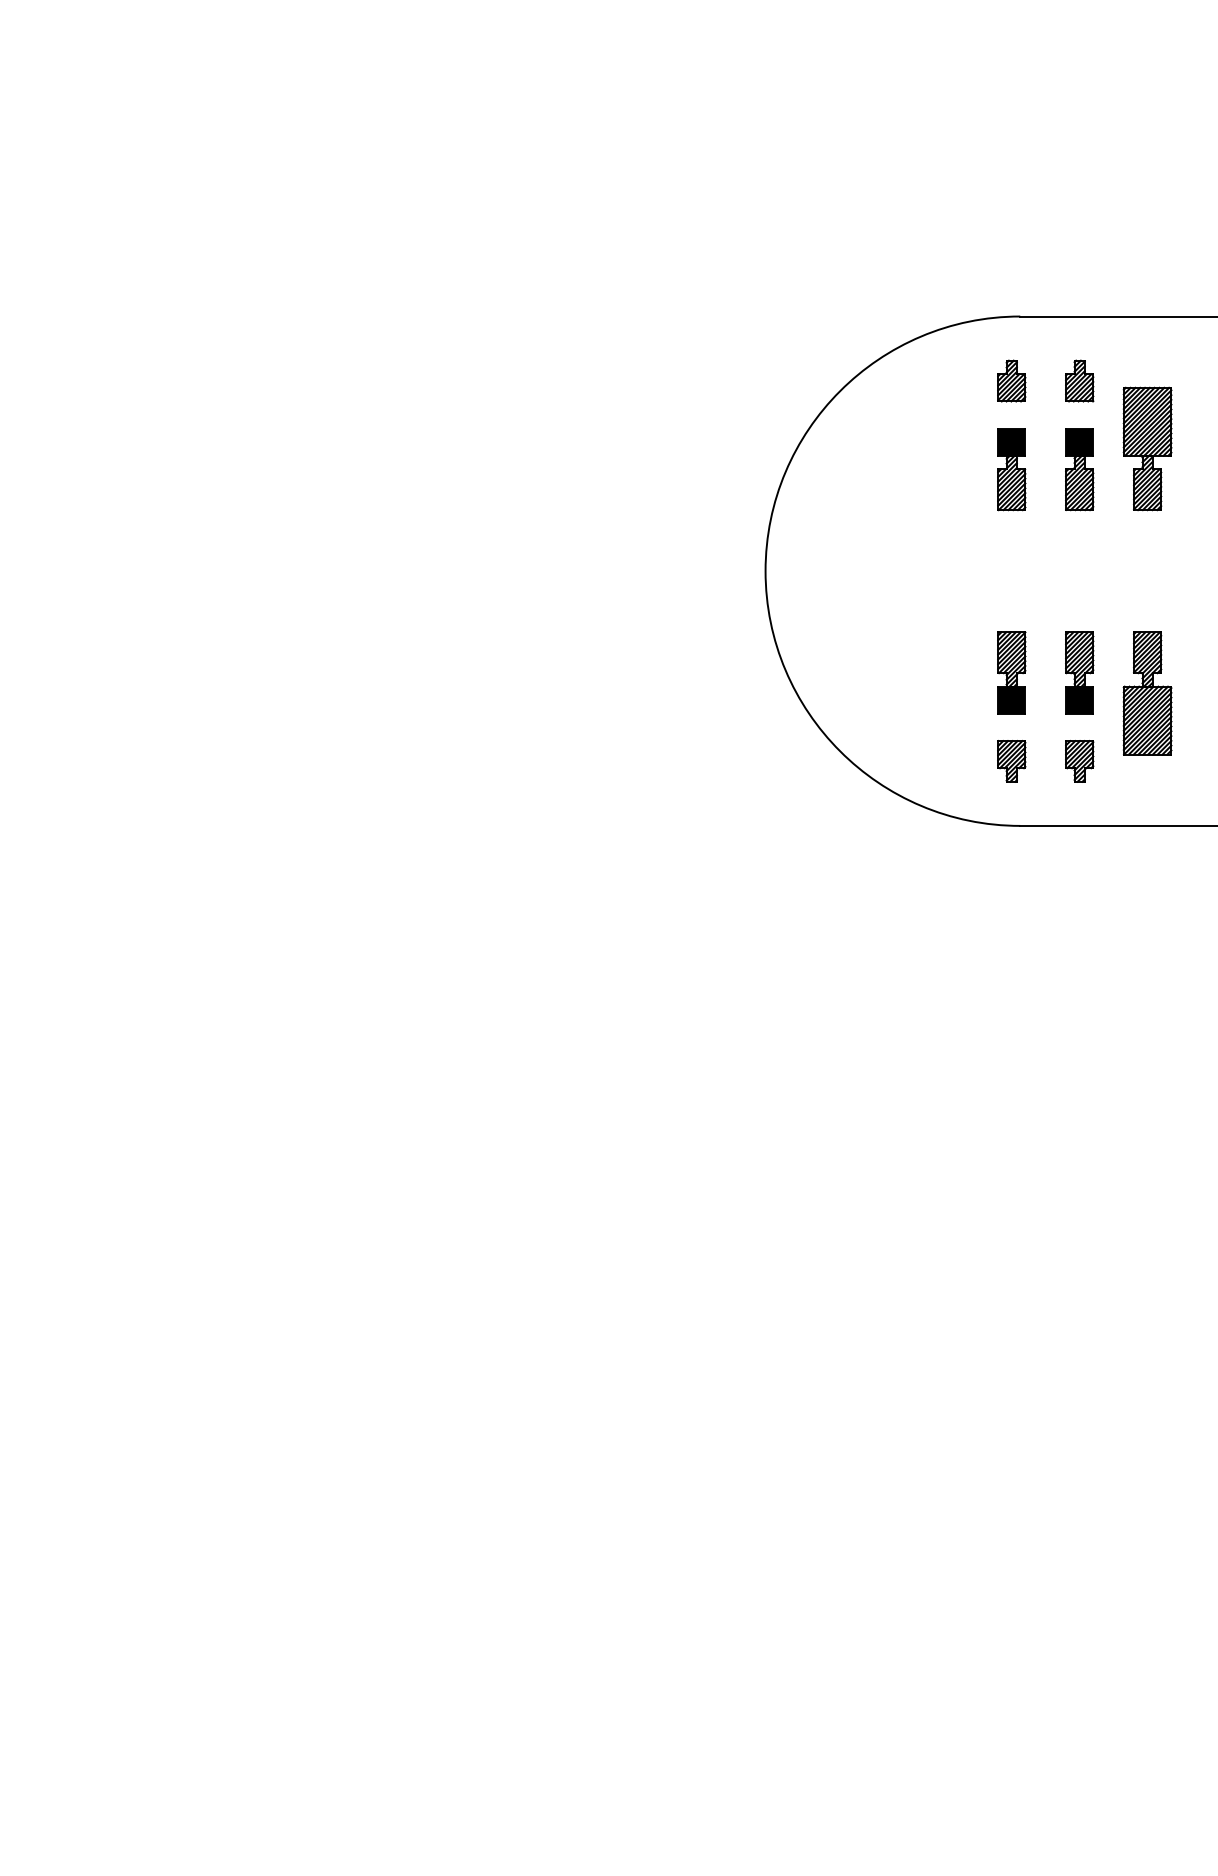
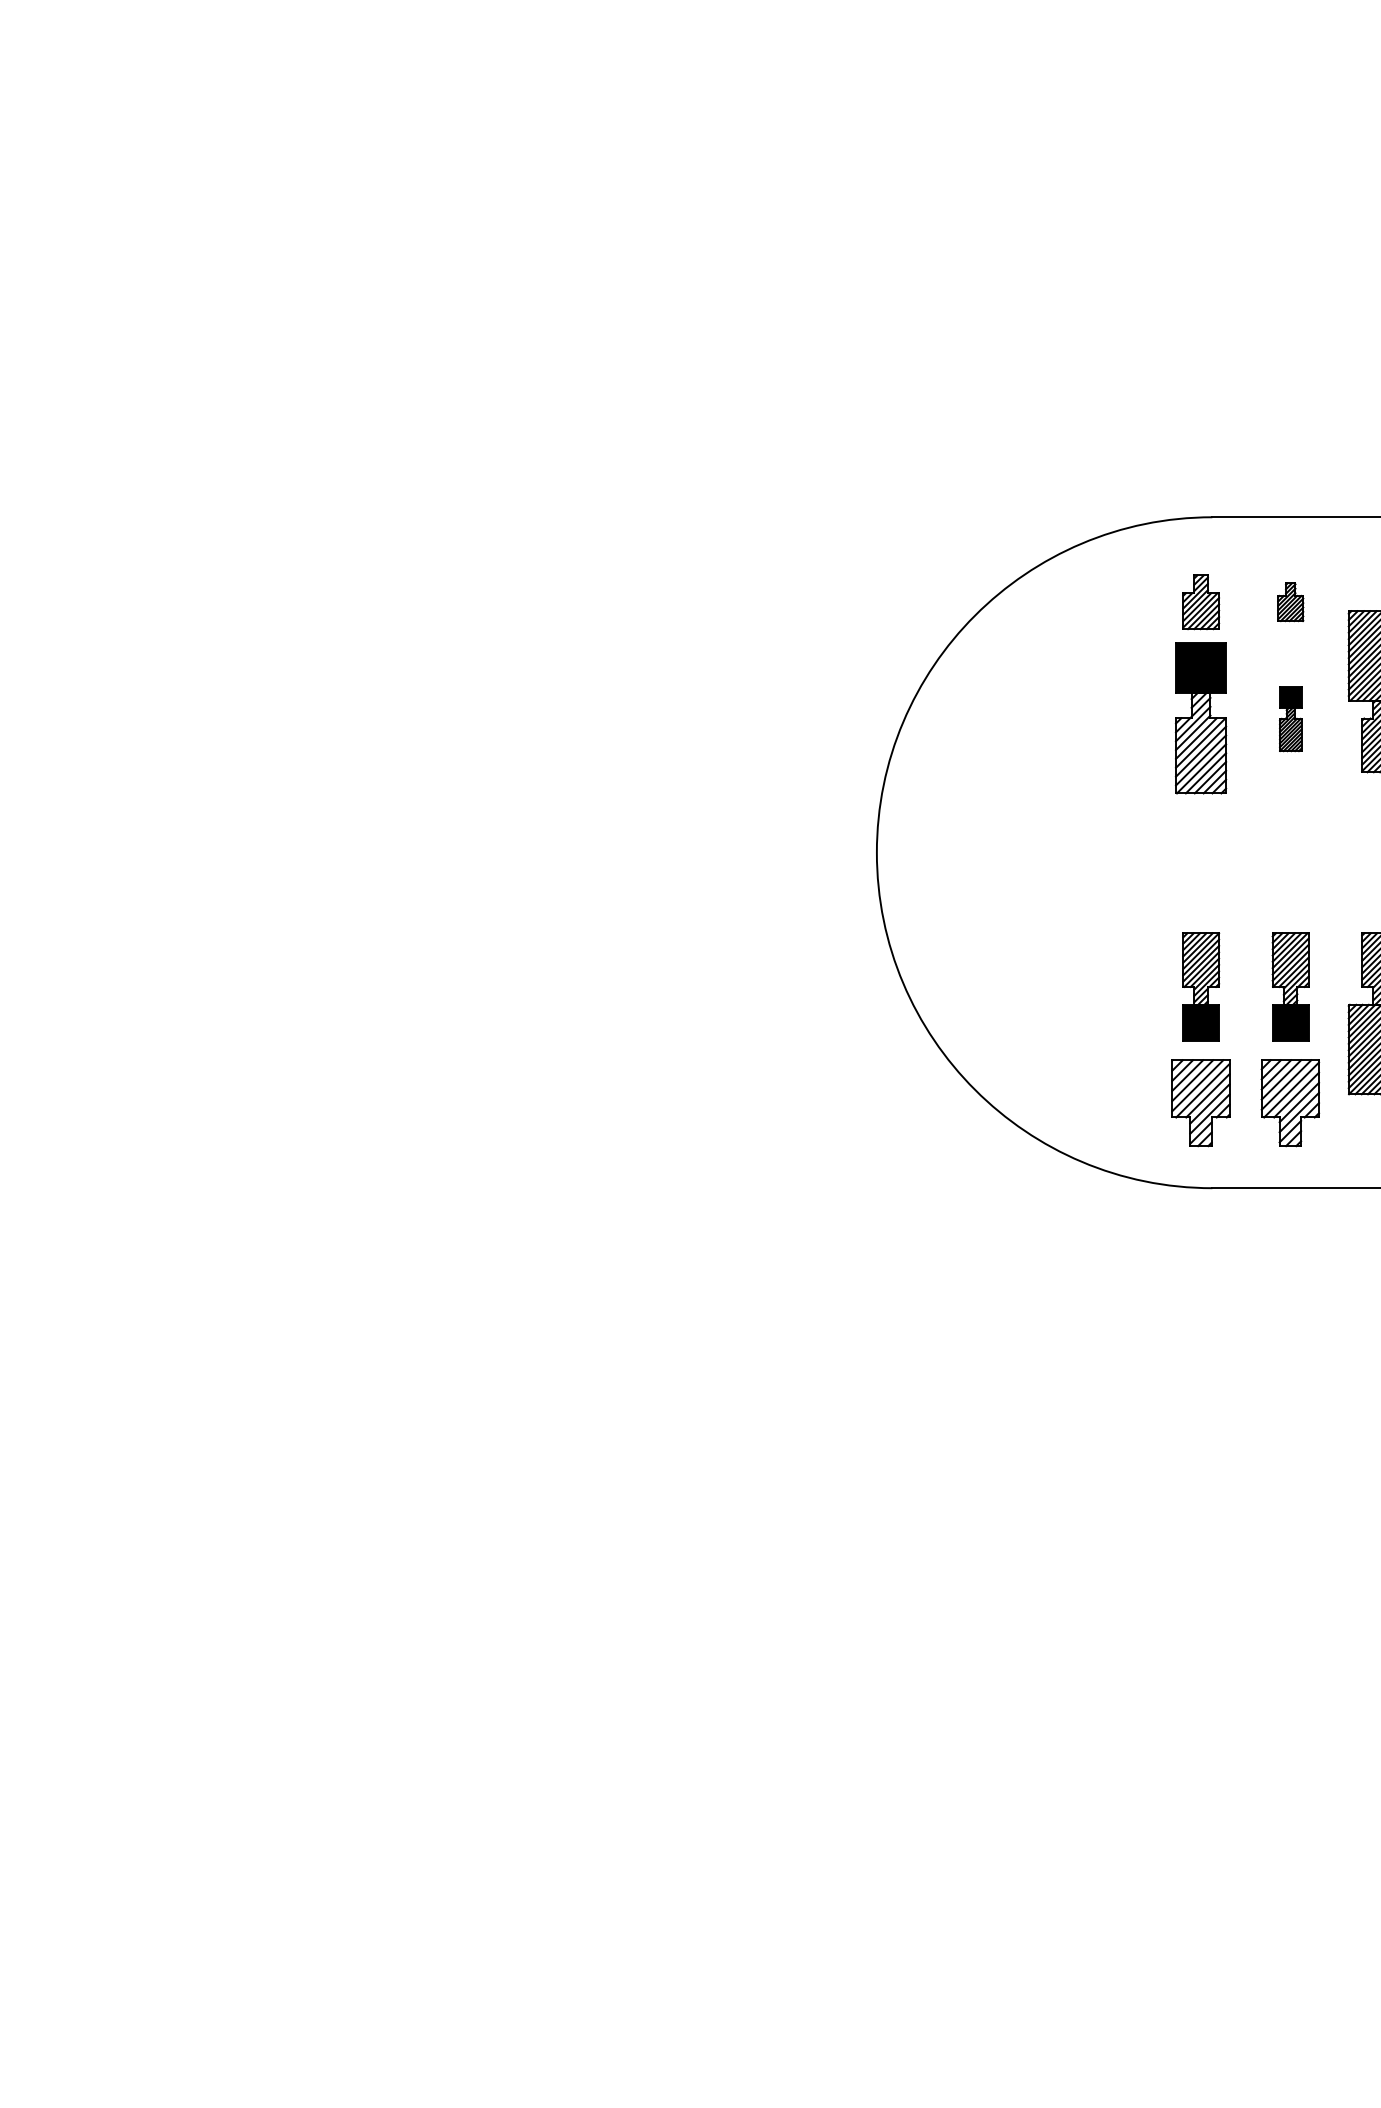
part: (1079, 380) -> (1290, 601), size x0.7
part: (1011, 469) -> (1200, 718), size x1.4
part: (1079, 469) -> (1290, 718), size x0.6
part: (1011, 761) -> (1200, 1103), size x1.6
part: (1079, 761) -> (1290, 1103), size x1.6

